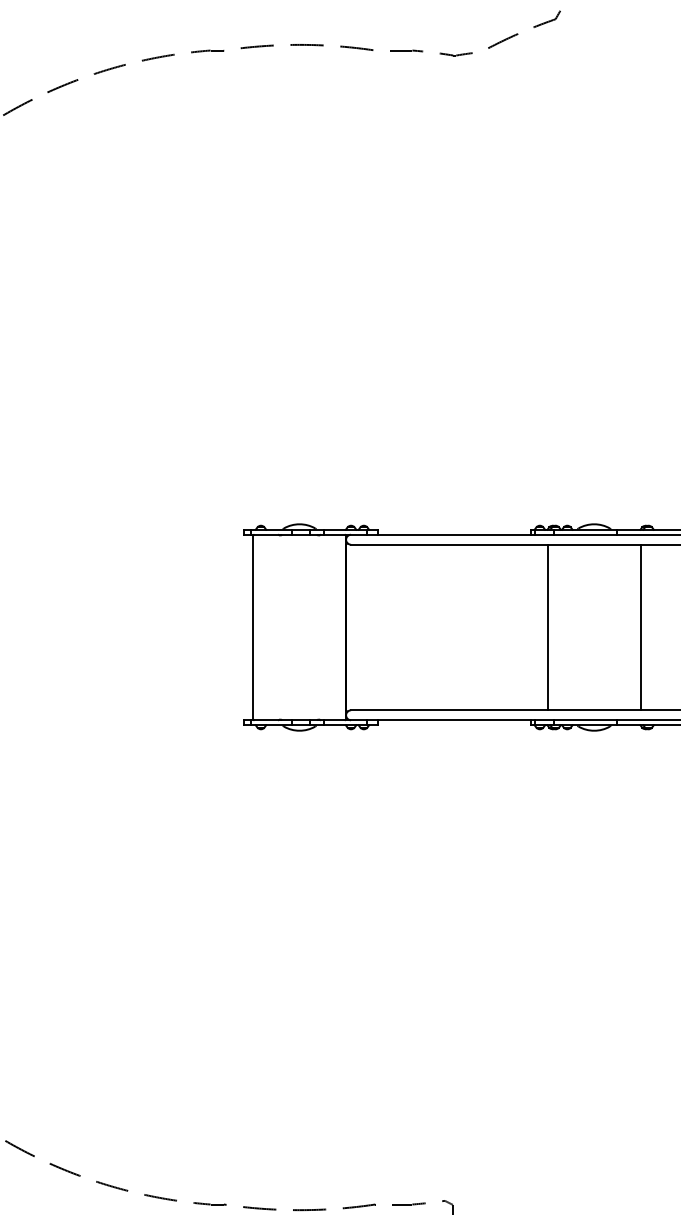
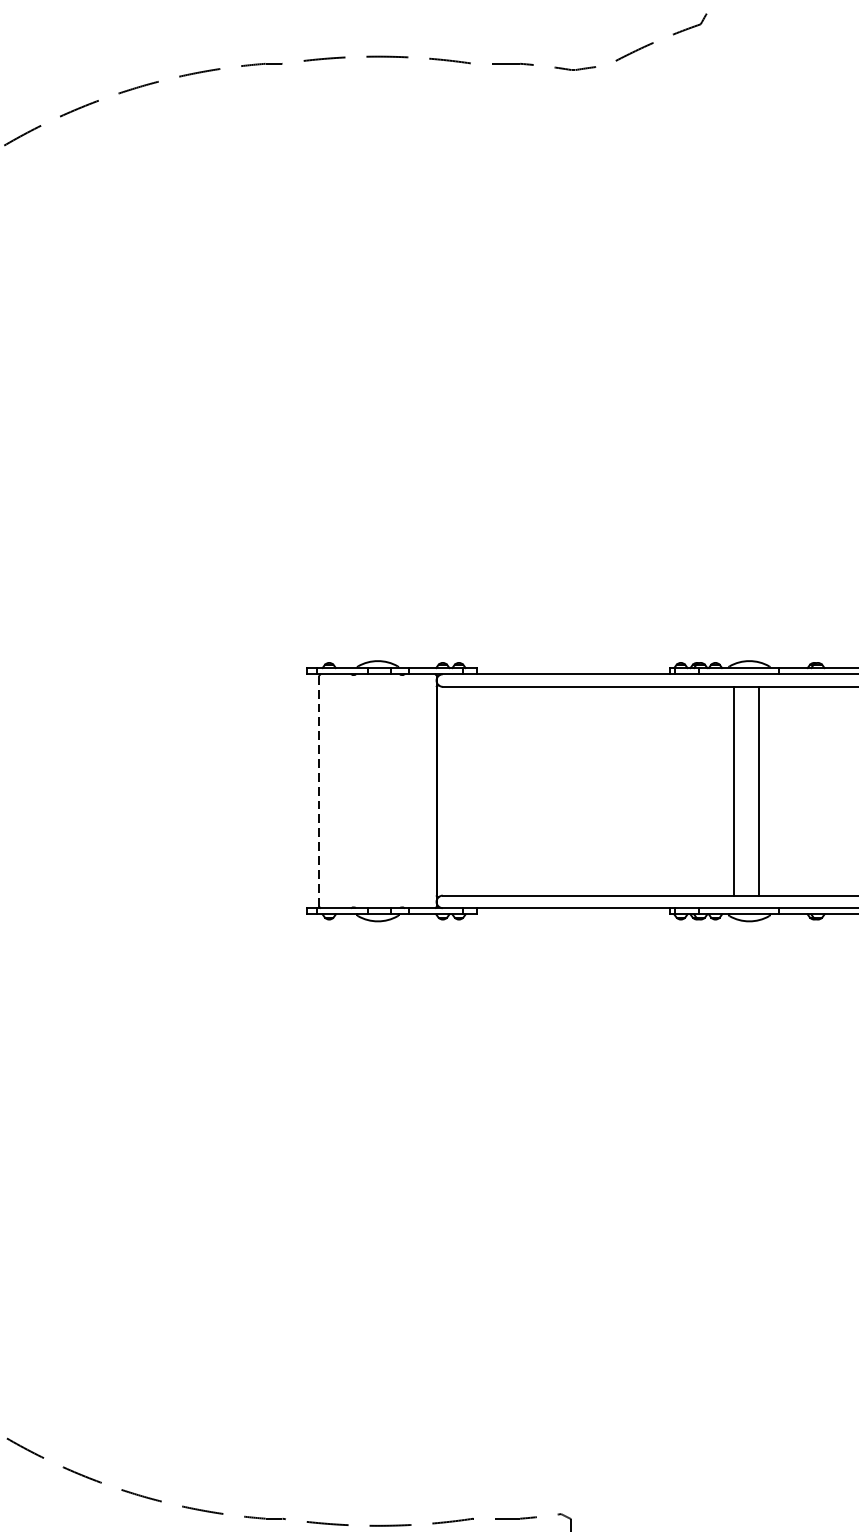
line: (253, 627) -> (319, 791), solid -> dashed
line: (547, 627) -> (733, 791), moved
line: (640, 627) -> (758, 791), moved

